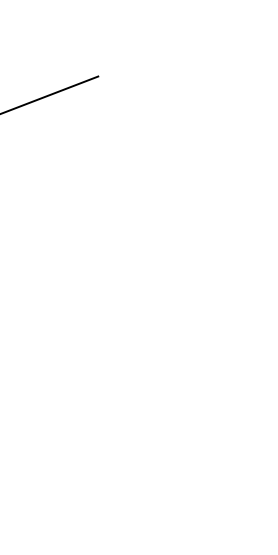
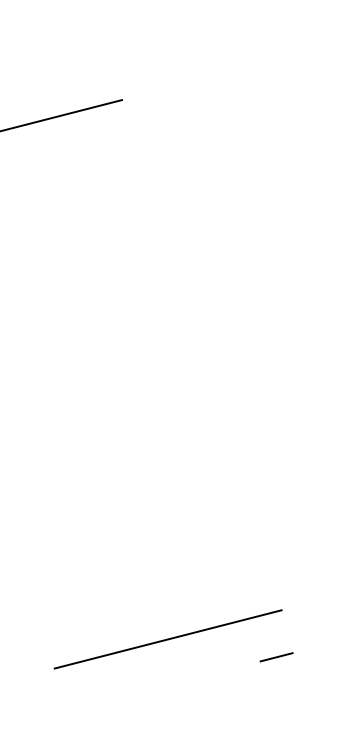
line: (172, 441) -> (167, 639), added
line: (247, 445) -> (275, 657), added

